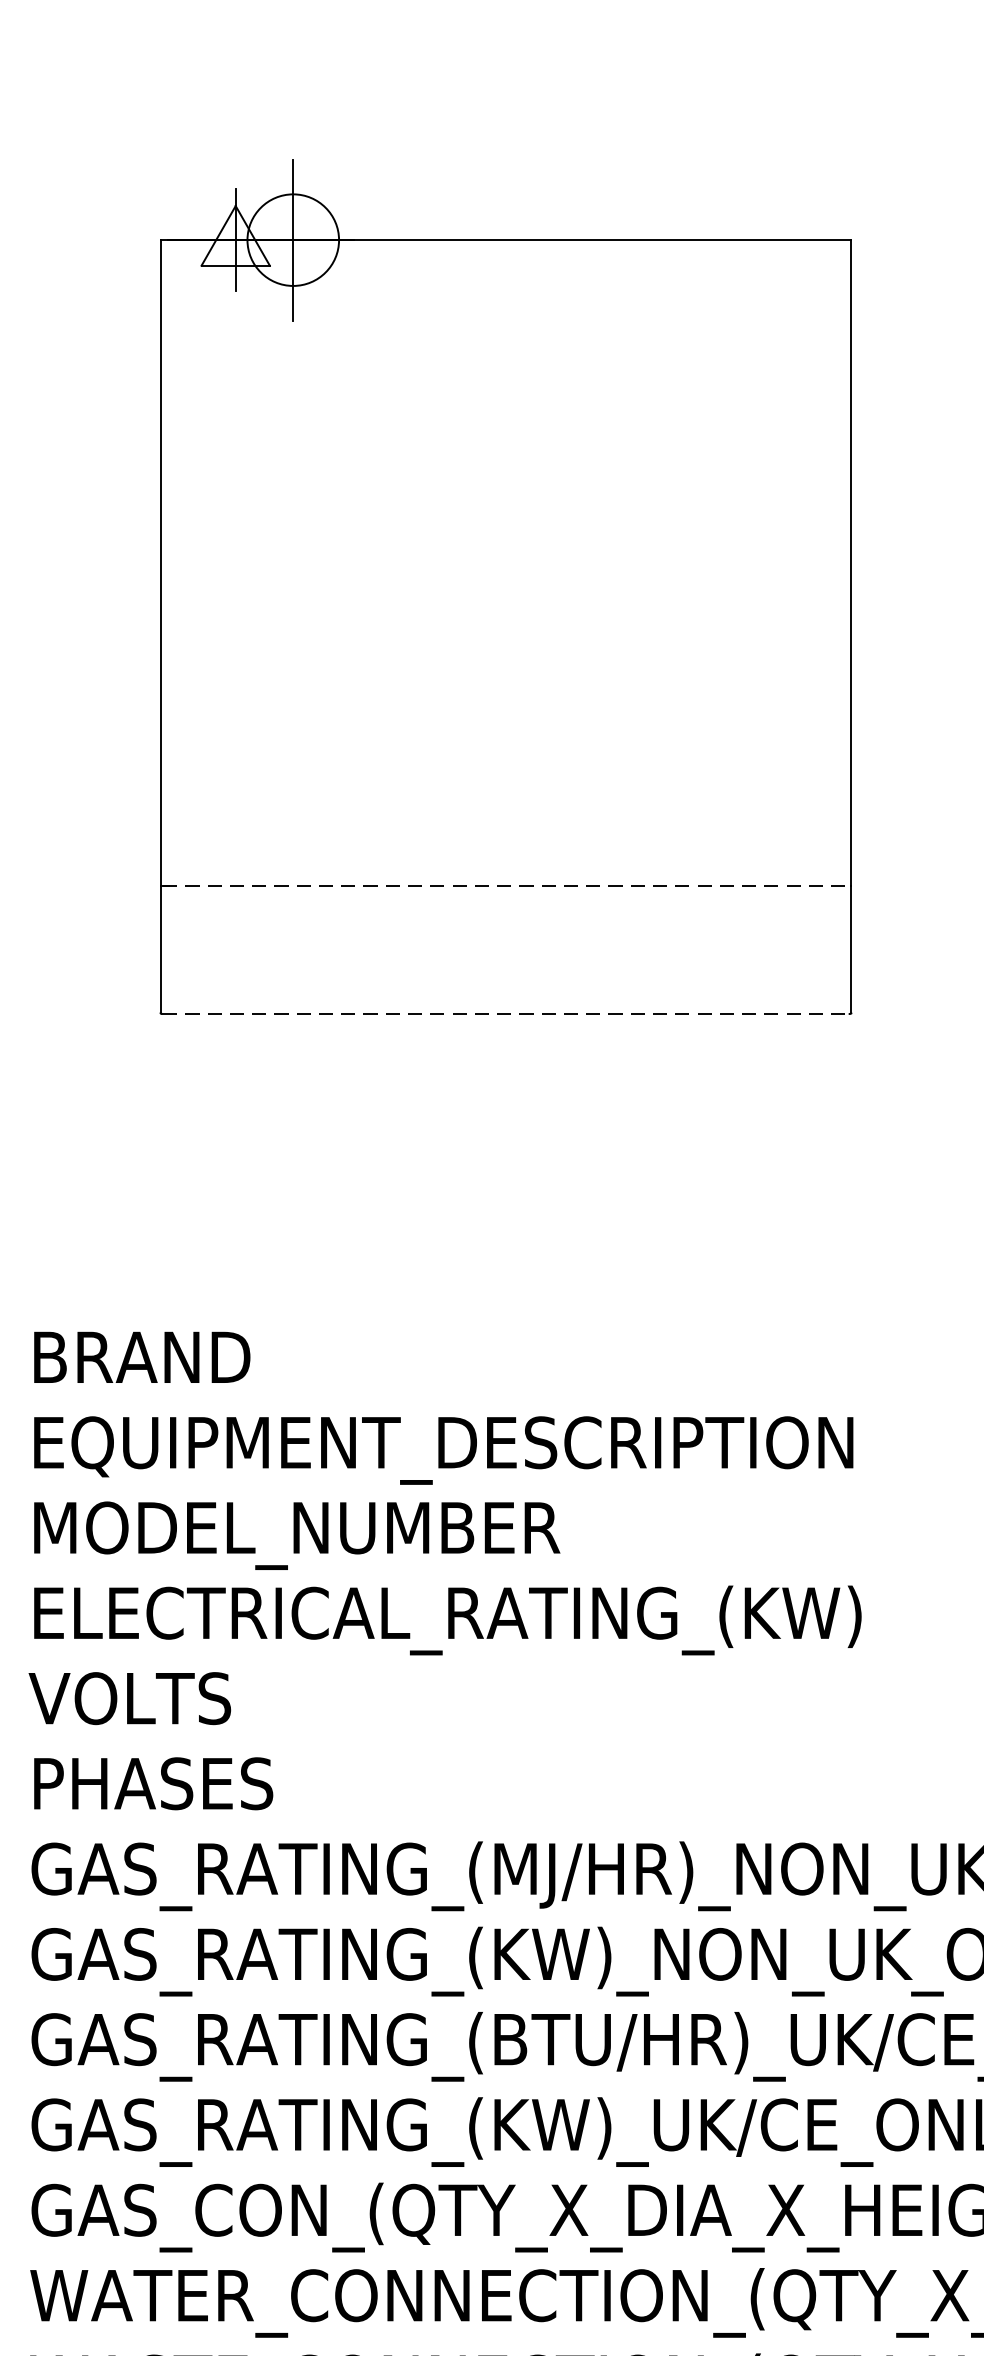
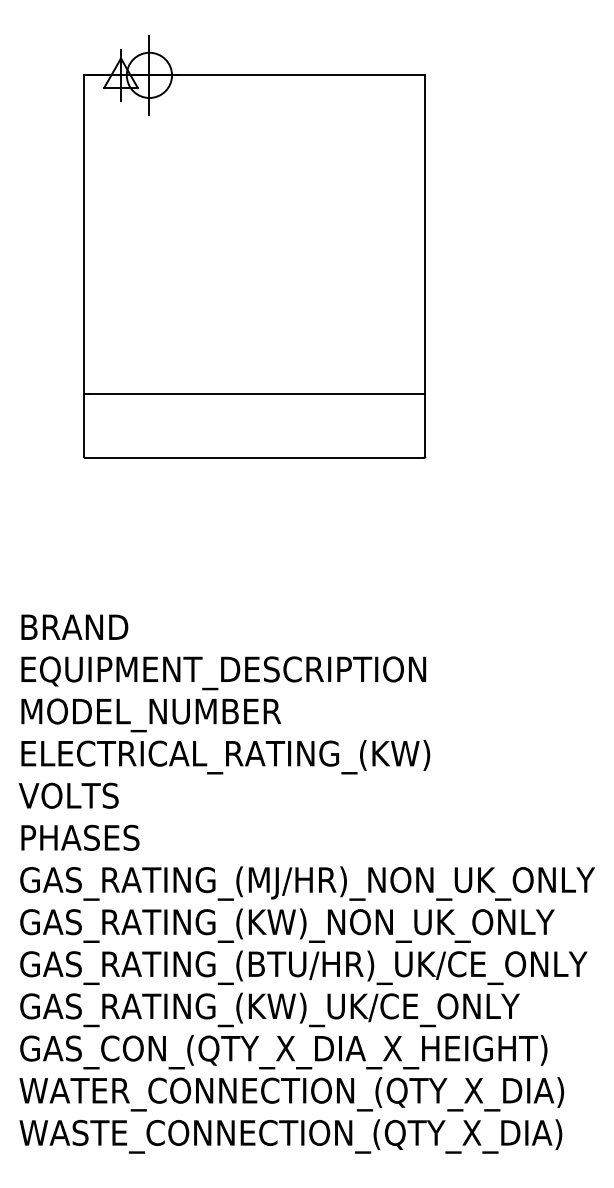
line: (507, 886) -> (255, 394), dashed -> solid
line: (505, 1013) -> (254, 457), dashed -> solid

